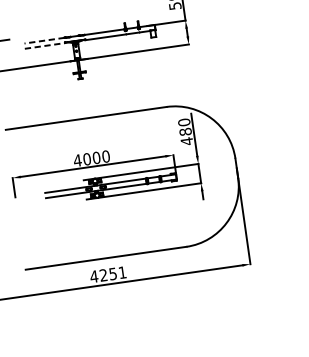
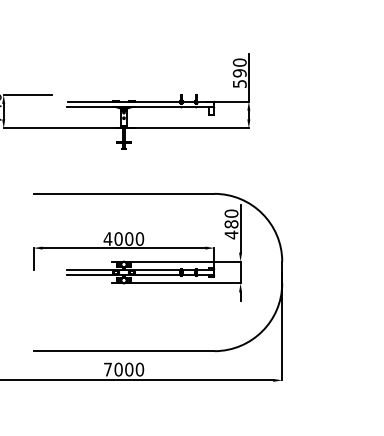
line: (44, 40) -> (90, 101), dashed -> solid
line: (44, 46) -> (89, 107), dashed -> solid
text: (107, 274) -> (123, 369), 4251 -> 7000

